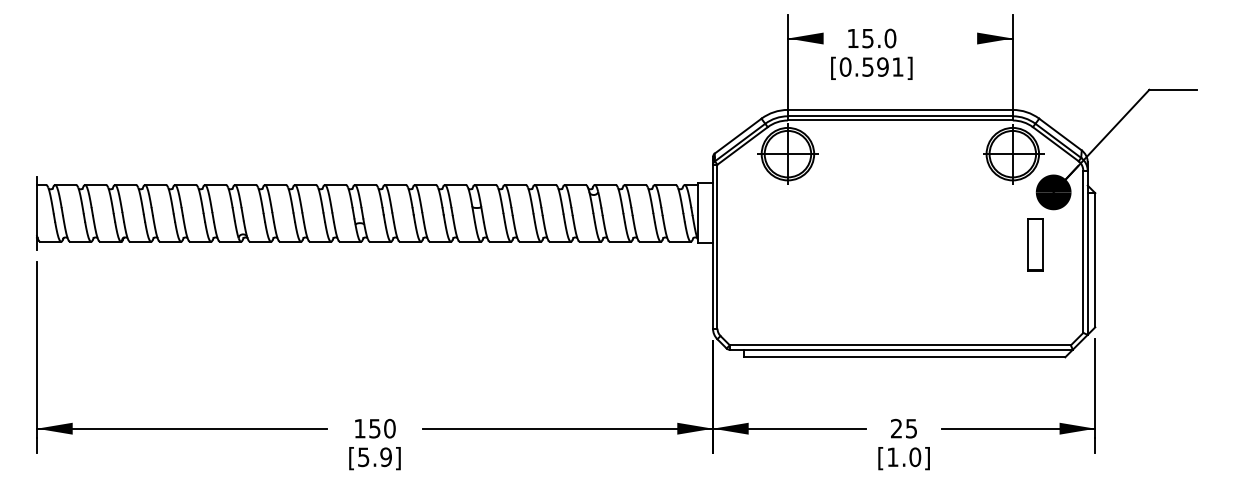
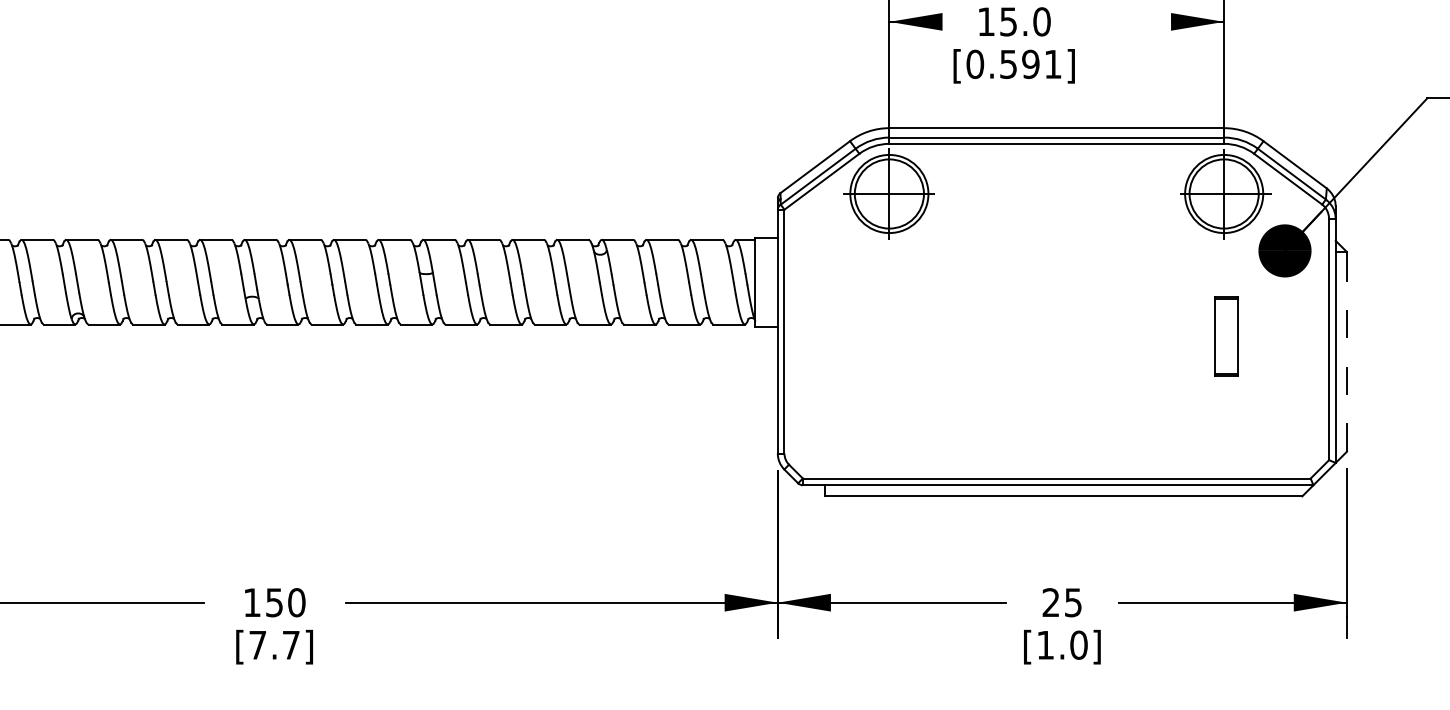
part: (1035, 244) -> (1226, 335), moved
line: (1095, 259) -> (1347, 350), solid -> dashed
text: (374, 457) -> (273, 645), [5.9] -> [7.7]

